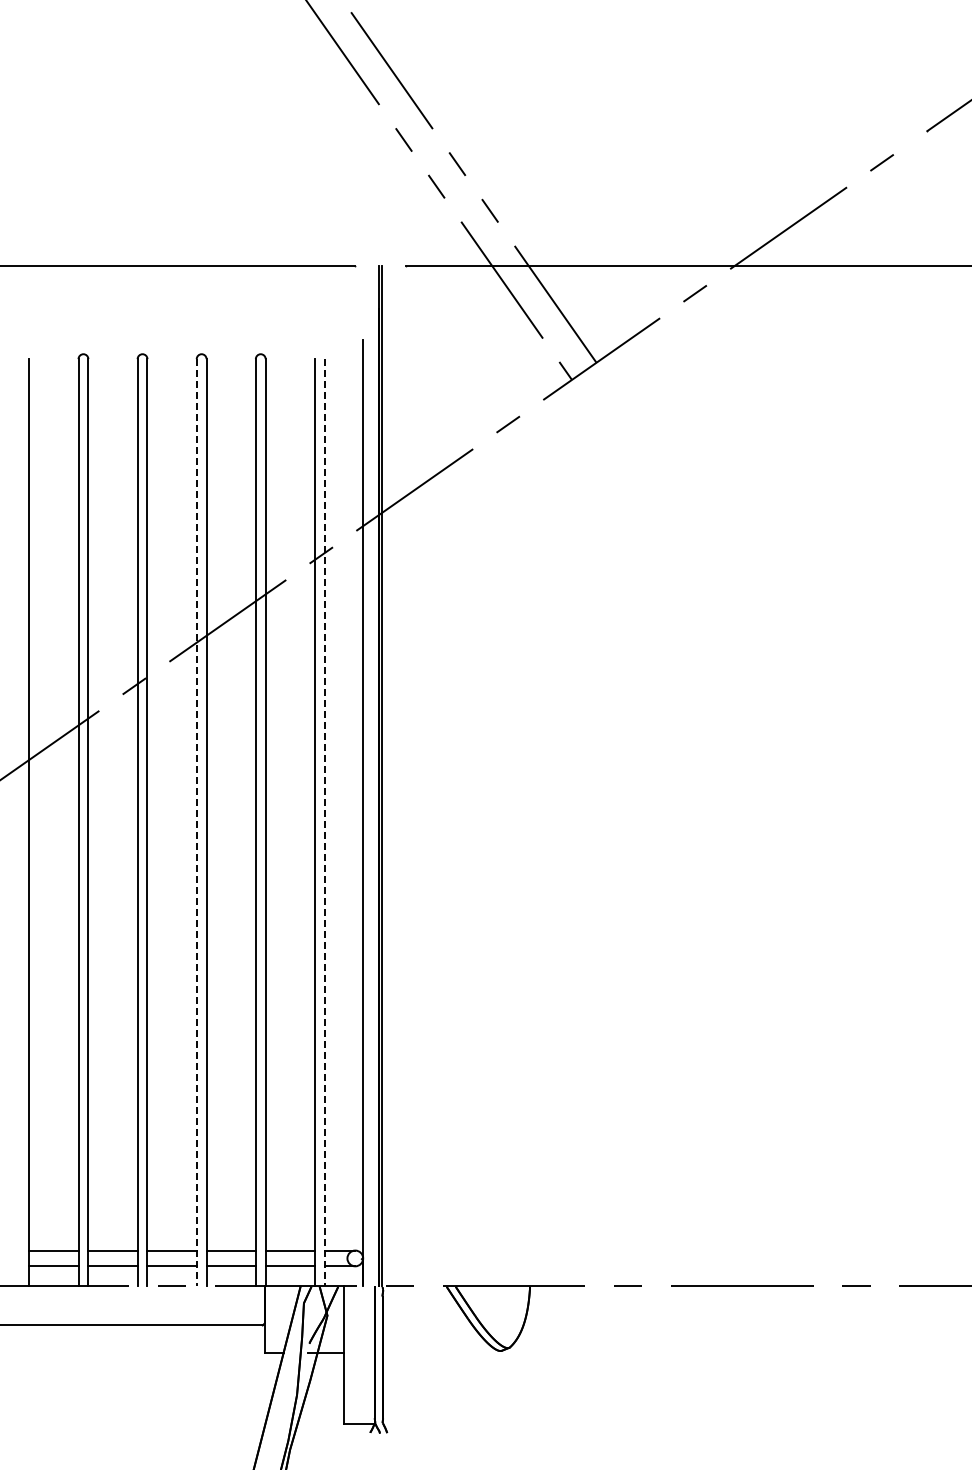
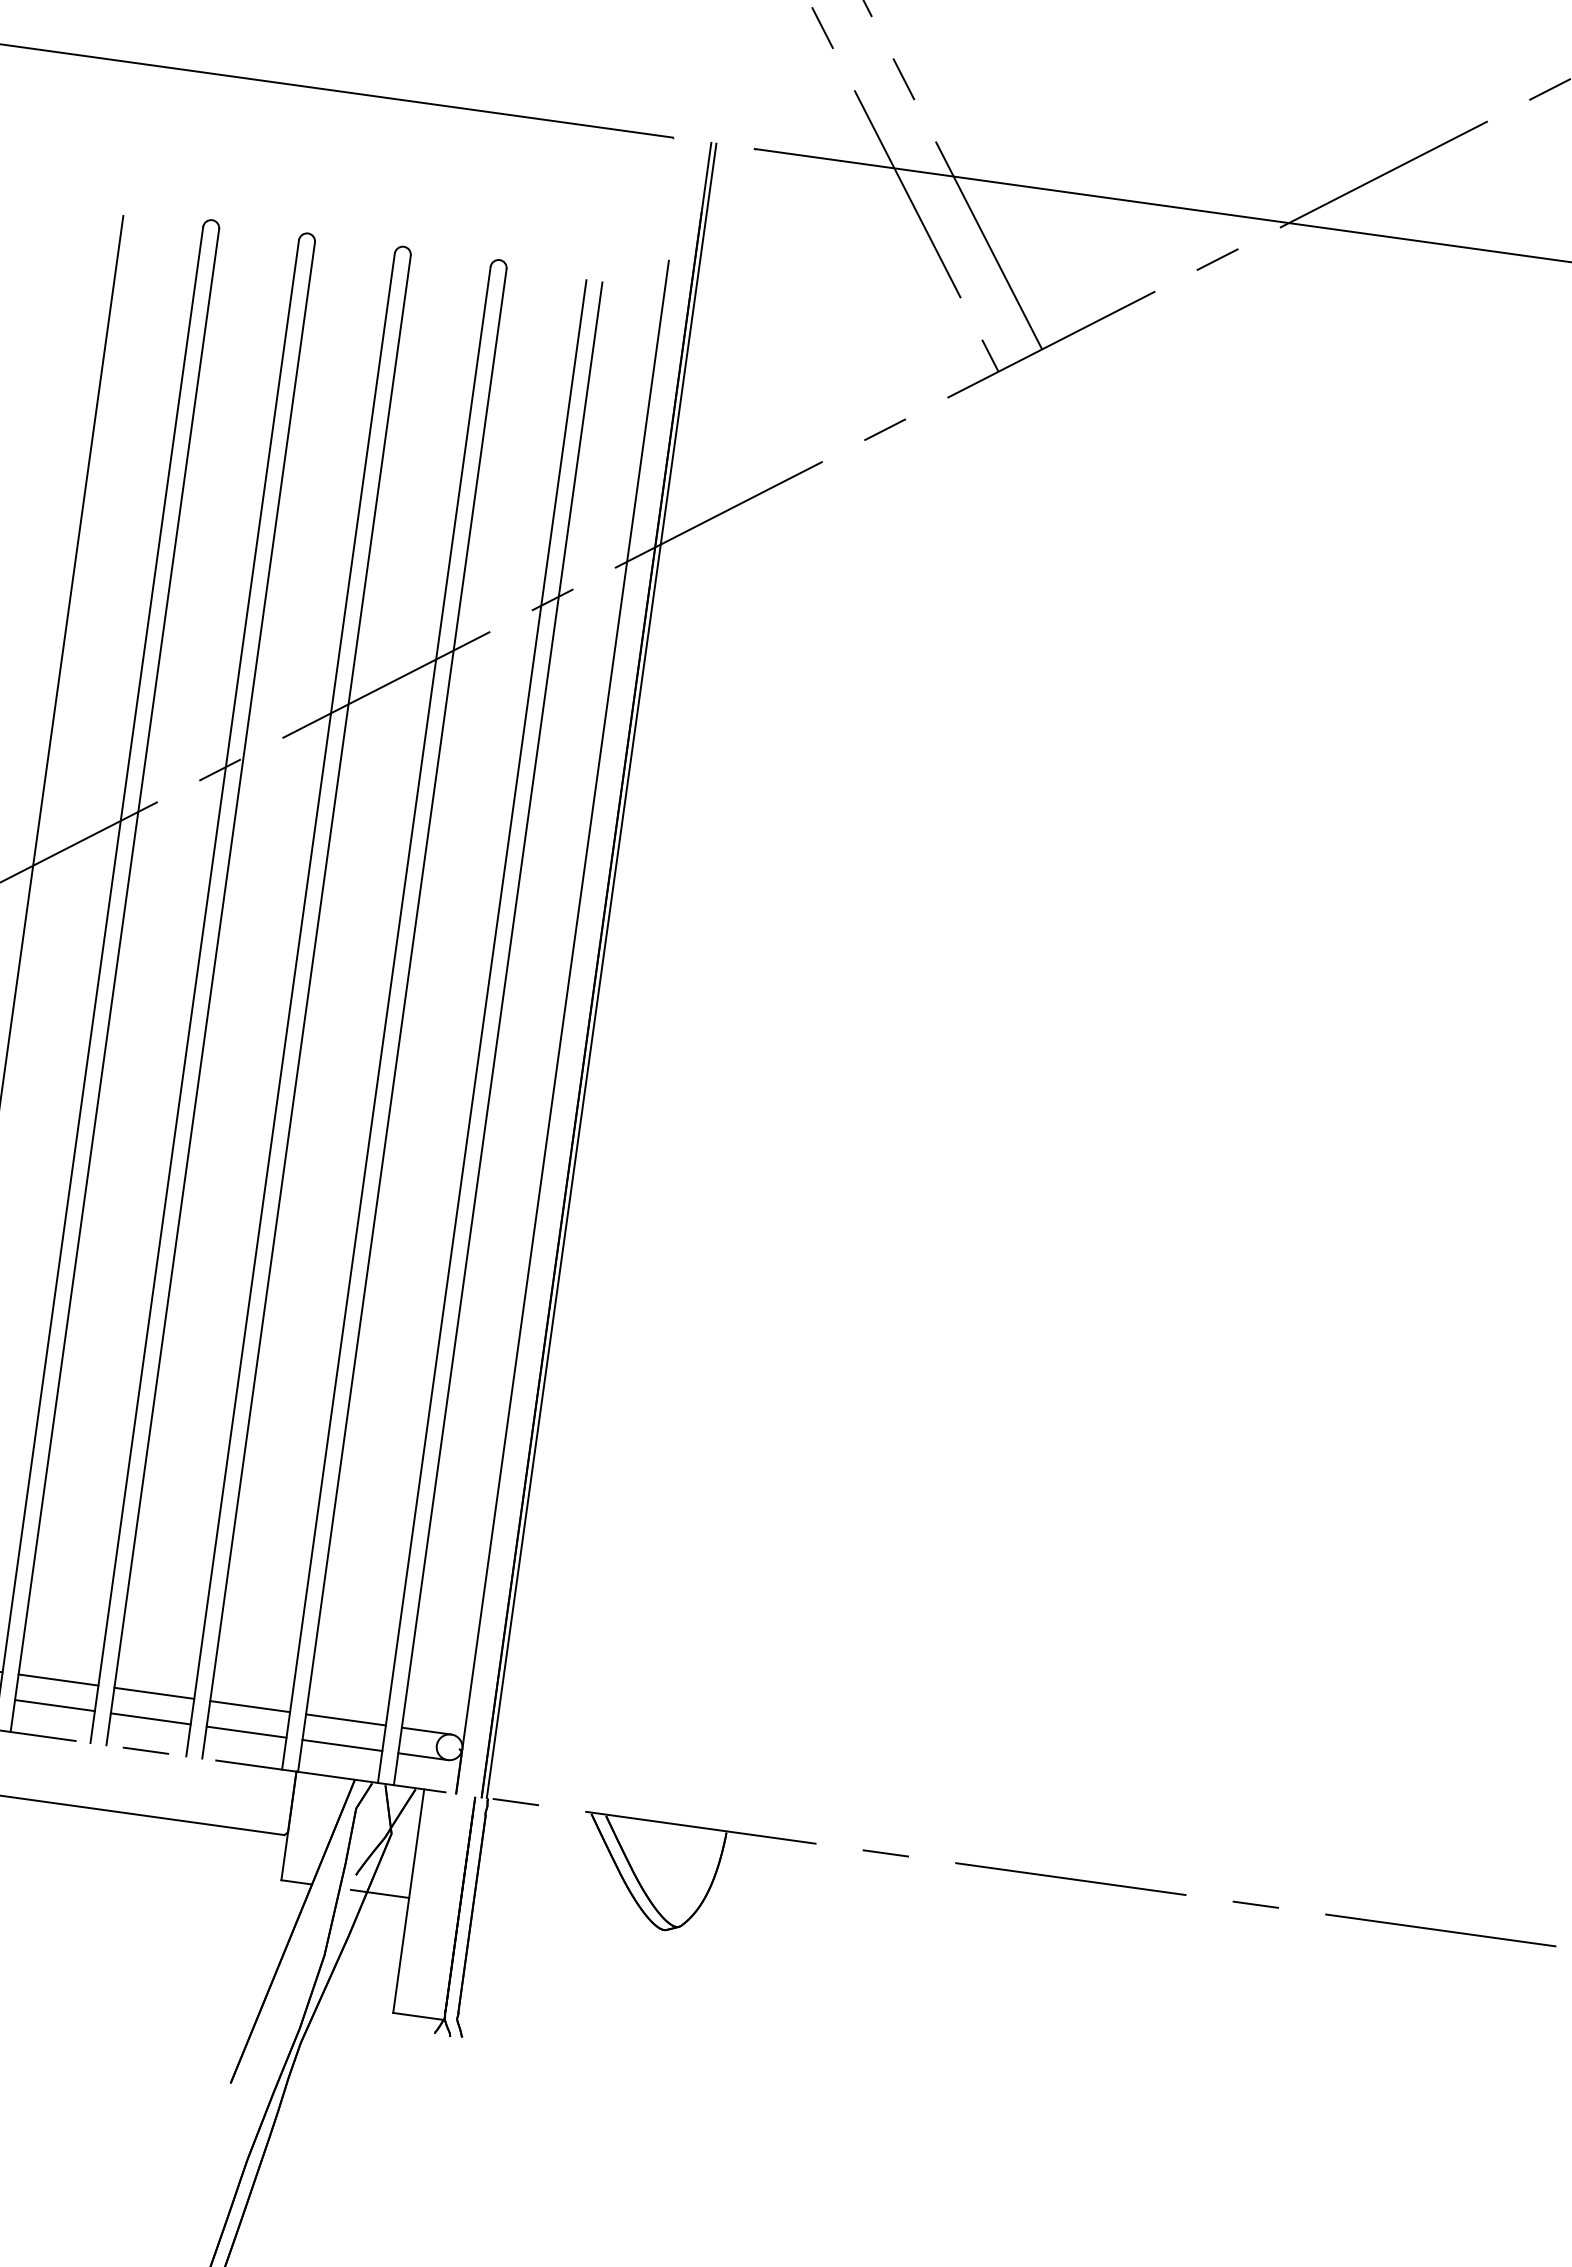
line: (196, 823) -> (289, 1006), dashed -> solid
line: (324, 823) -> (497, 1035), dashed -> solid

